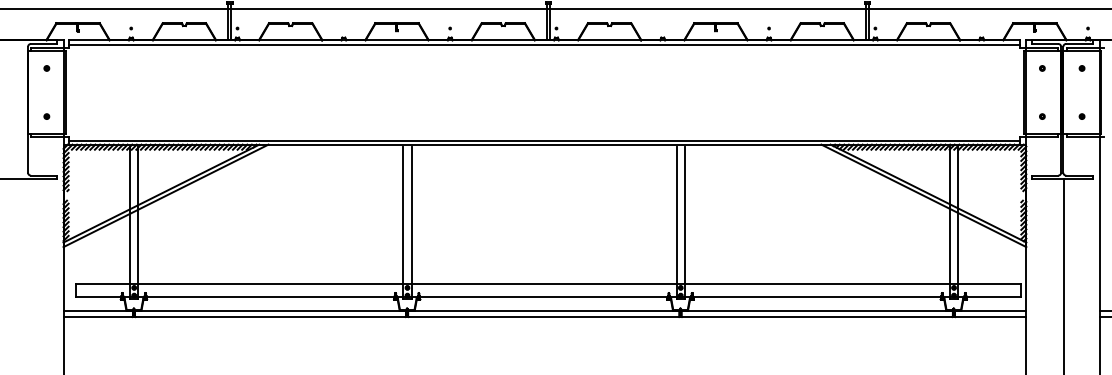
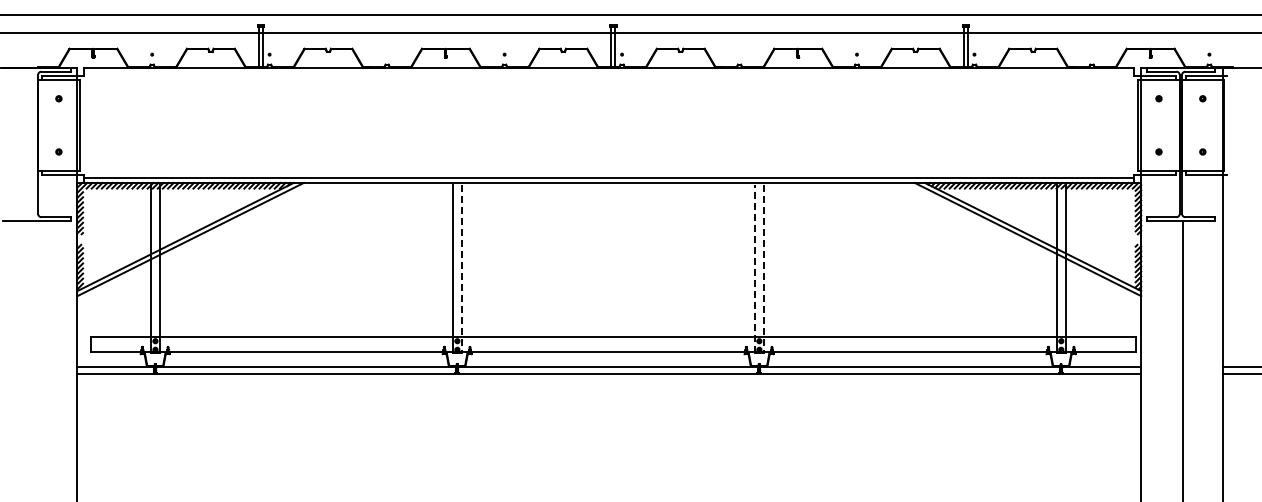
line: (544, 44) -> (608, 72), removed
line: (412, 222) -> (462, 269), solid -> dashed
line: (676, 222) -> (754, 268), solid -> dashed
line: (685, 222) -> (764, 269), solid -> dashed

